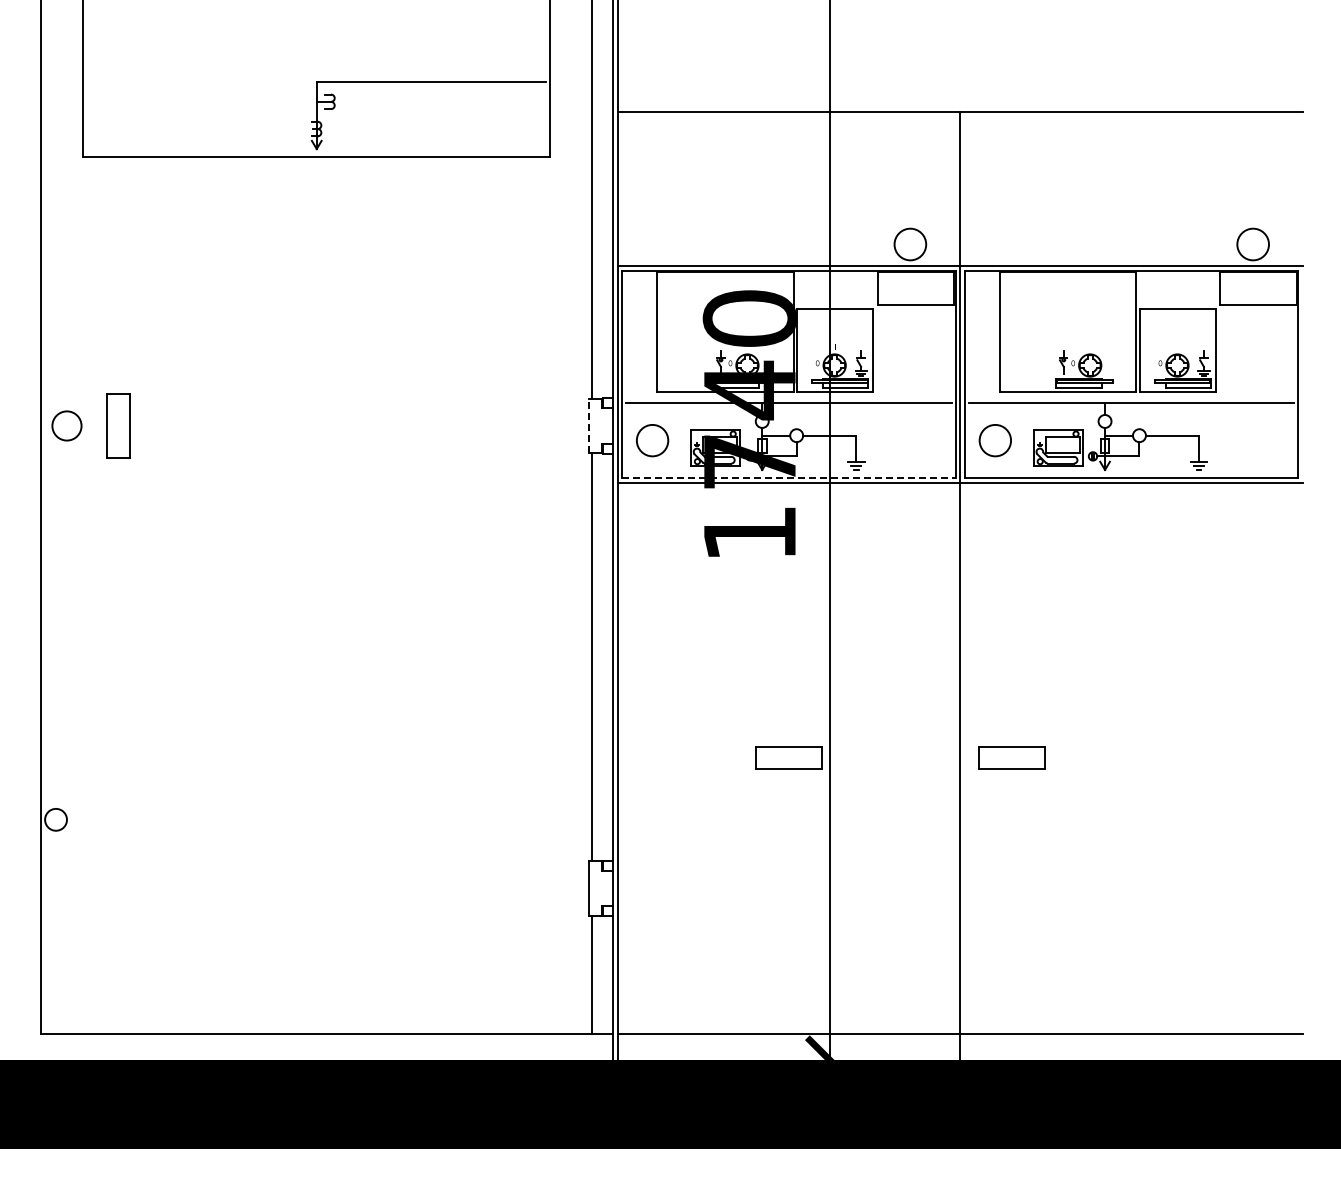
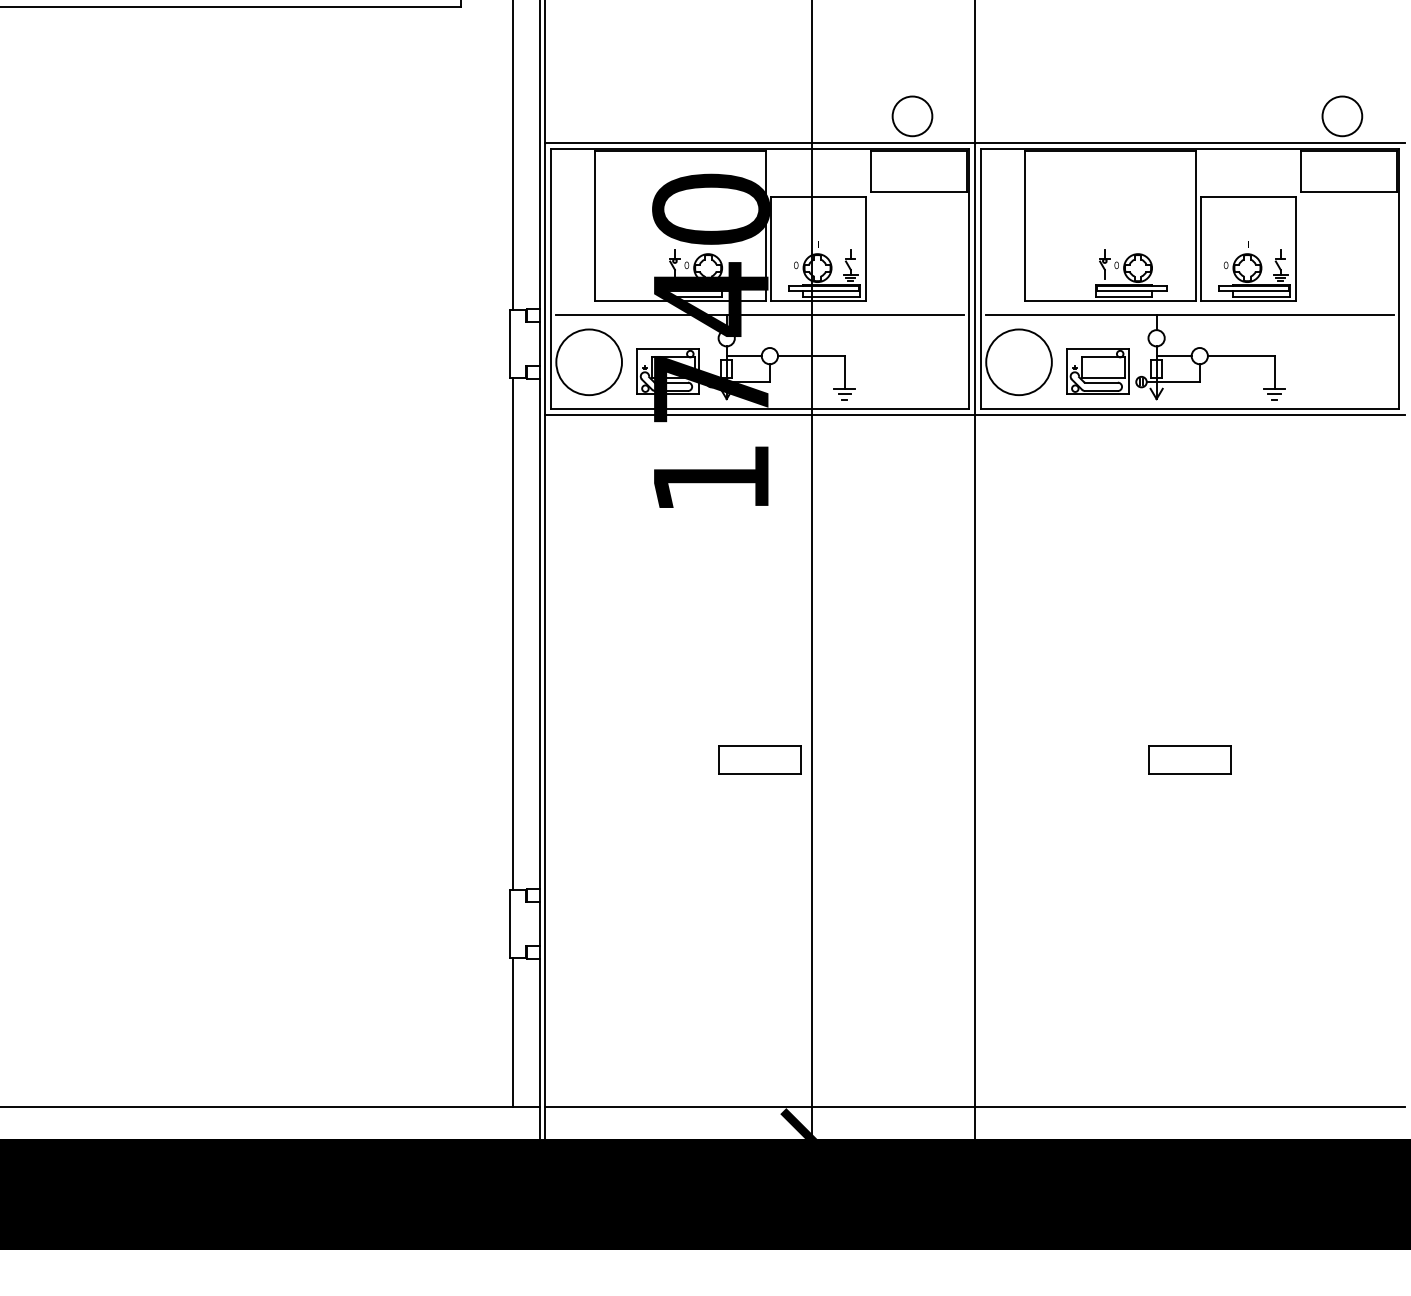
line: (589, 425) -> (510, 343), dashed -> solid
circle: (652, 440) -> (589, 362), size x1.67
circle: (995, 440) -> (1019, 362), size x1.67
line: (788, 478) -> (759, 409), dashed -> solid
part: (1011, 757) -> (1189, 759), moved

